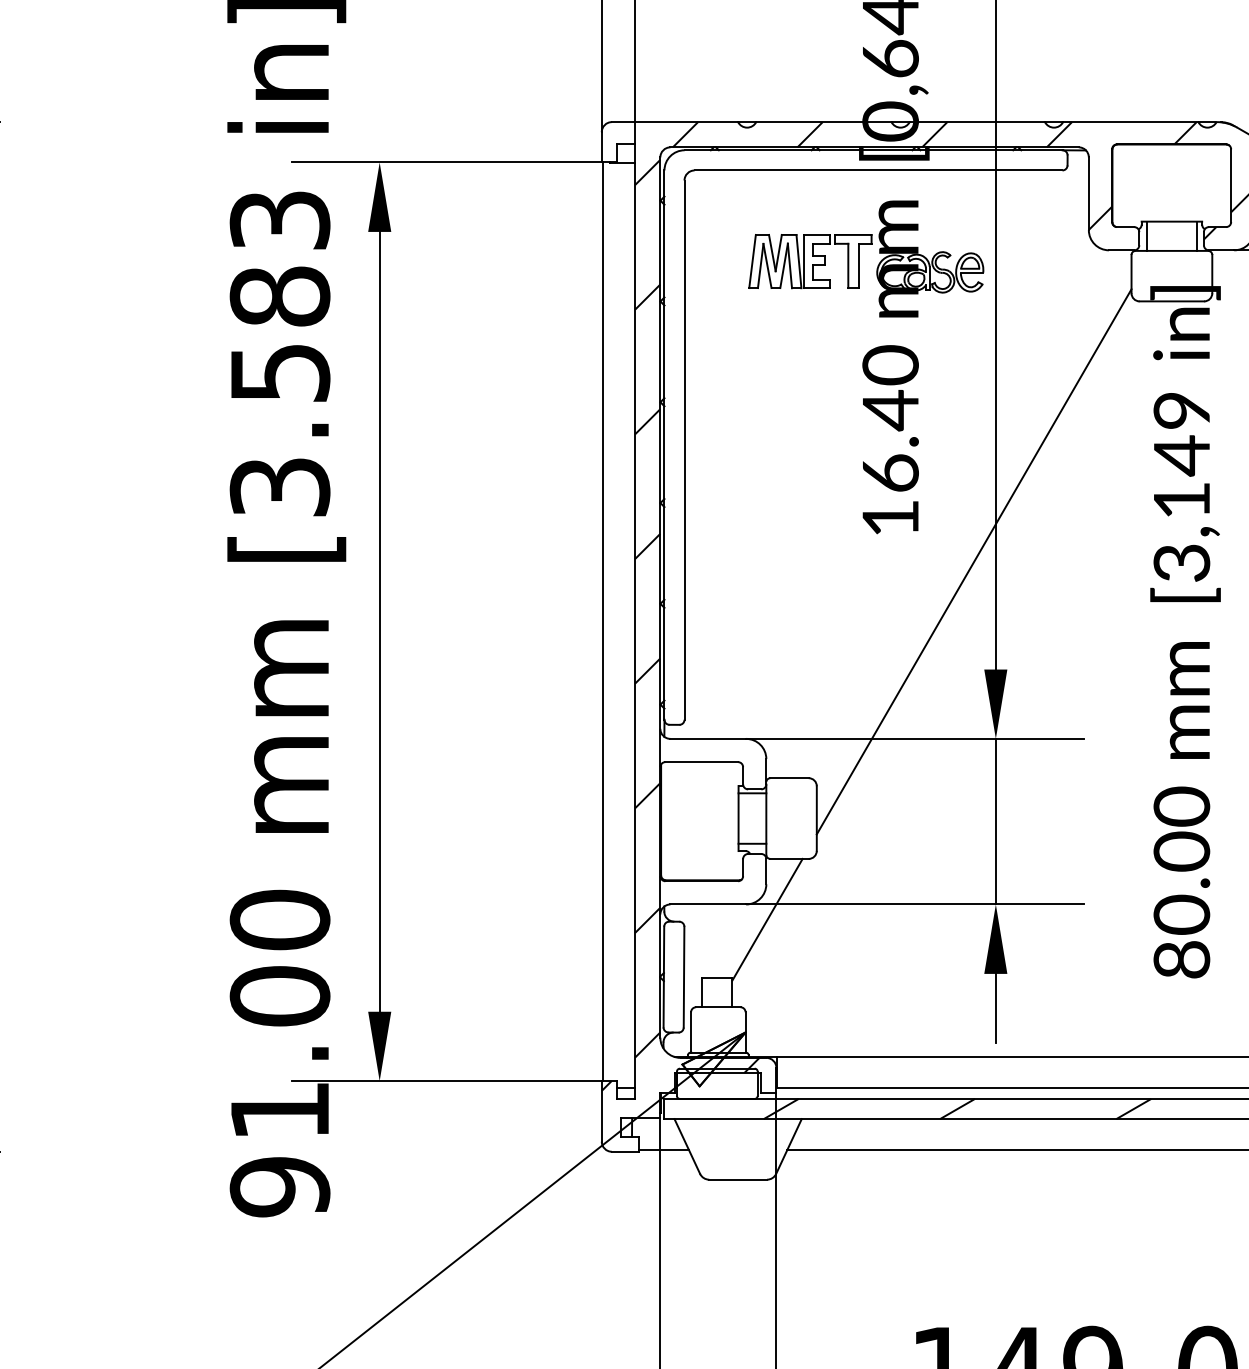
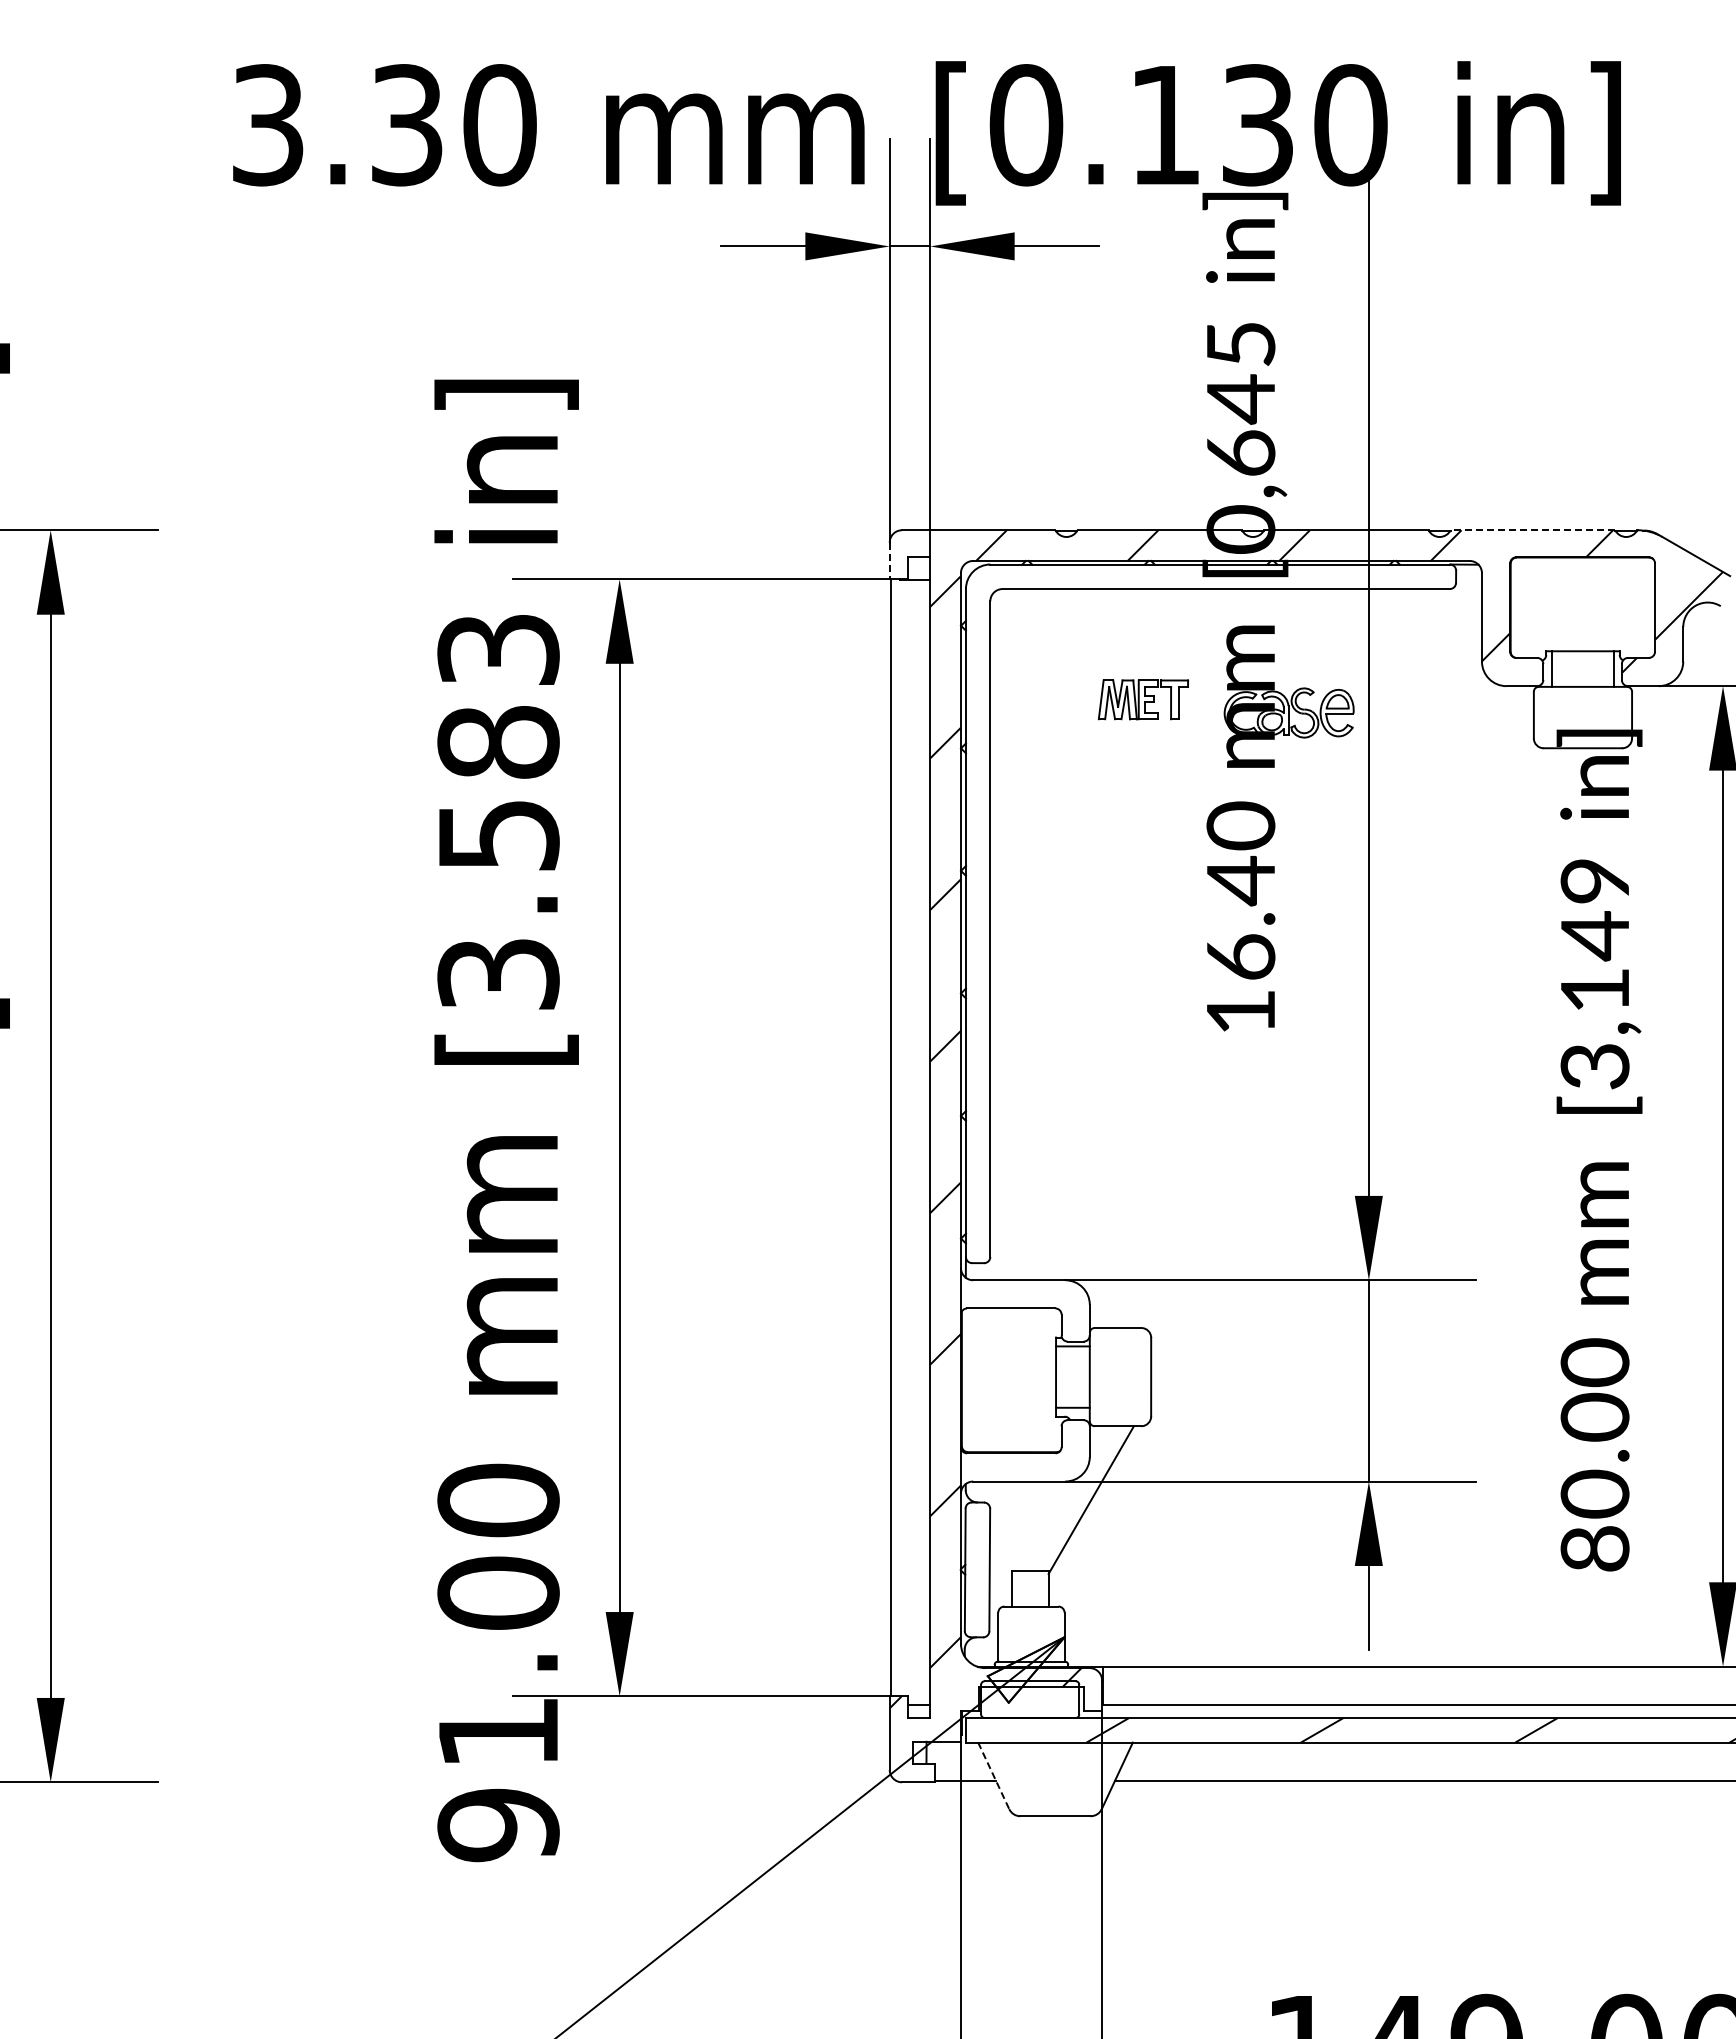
line: (1130, 122) -> (1532, 530), solid -> dashed
line: (601, 147) -> (889, 561), solid -> dashed
part: (810, 261) -> (1143, 699), size x0.6
line: (974, 561) -> (1342, 1064), removed
line: (687, 1146) -> (993, 1775), solid -> dashed

